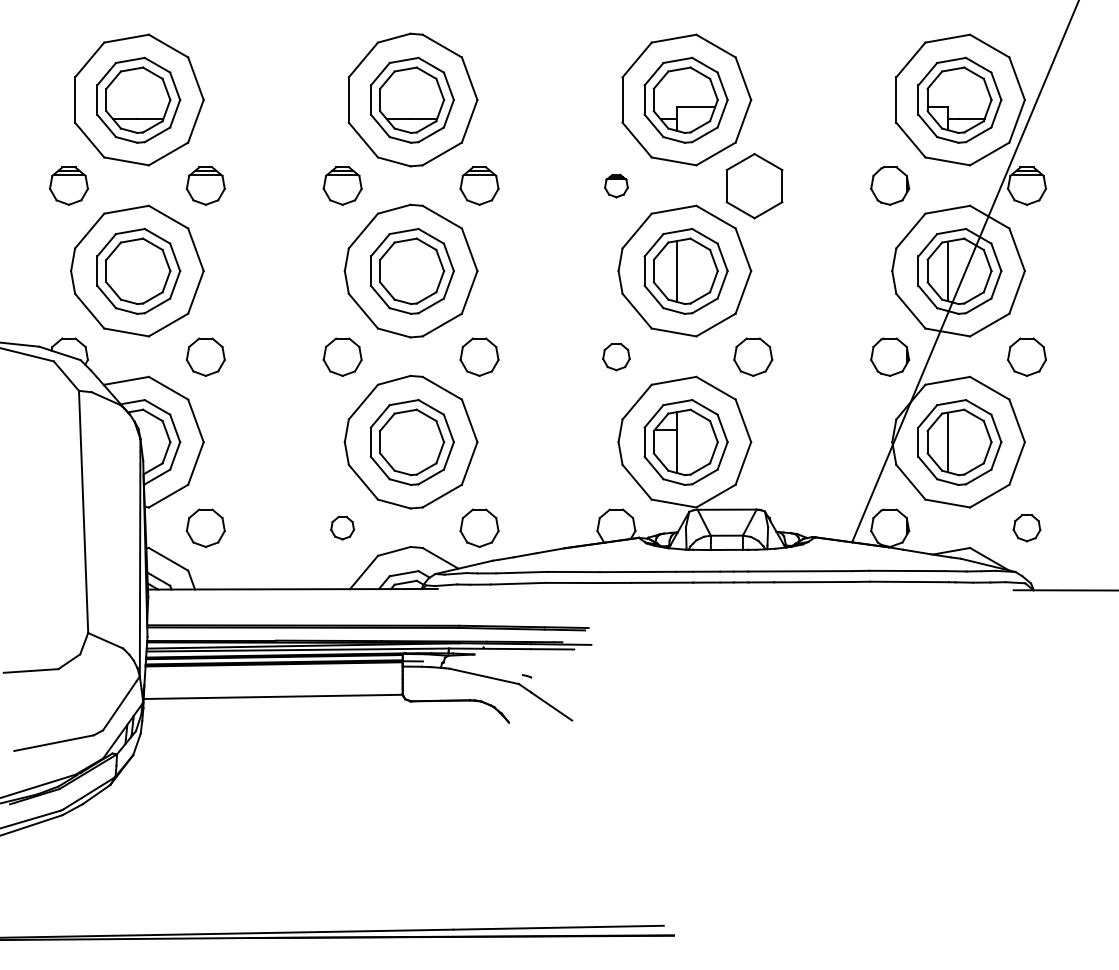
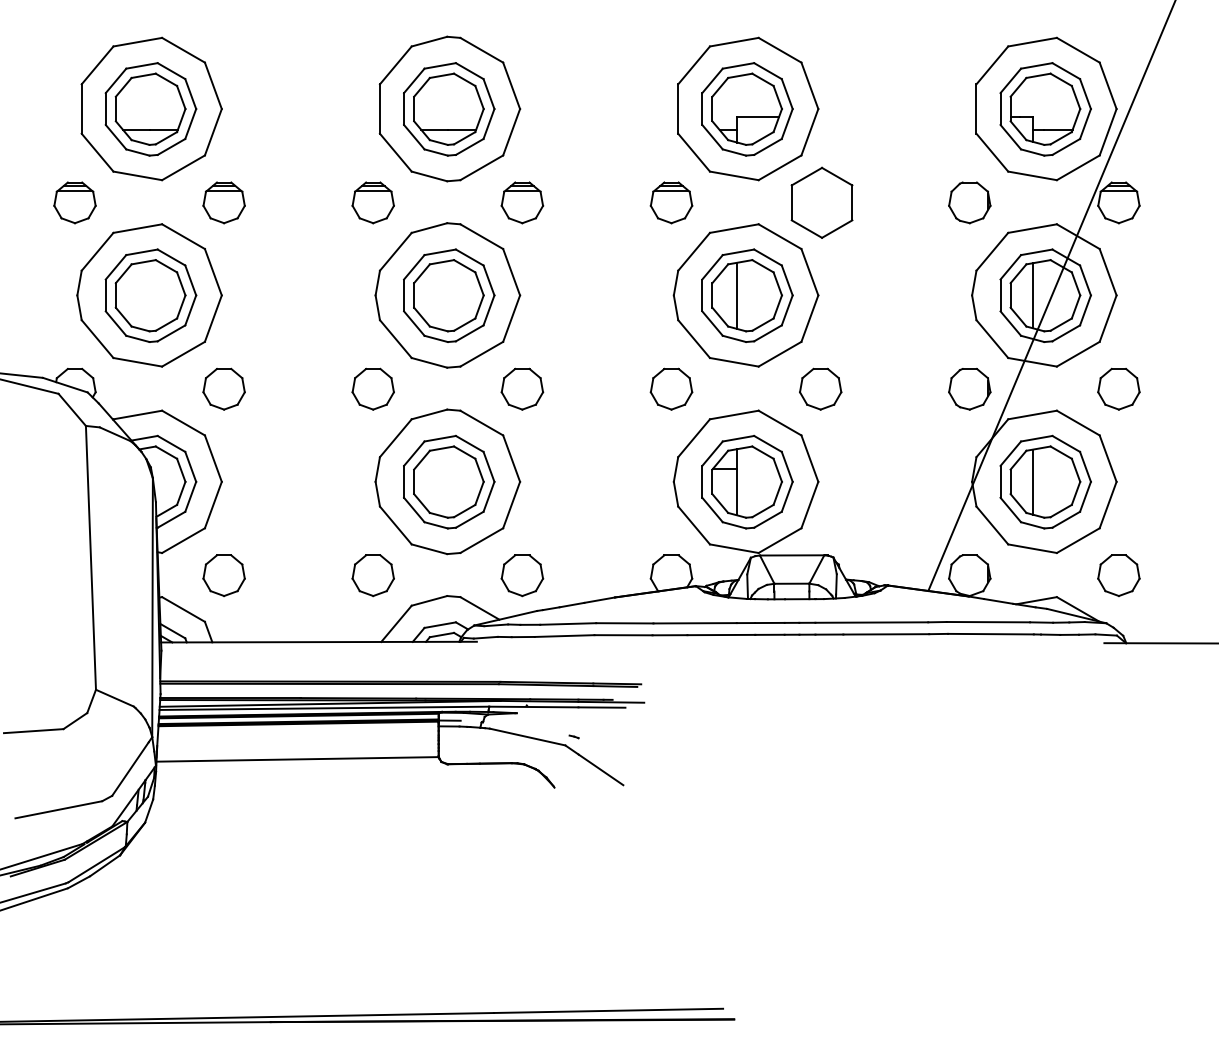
part: (616, 185) -> (671, 202), size x1.67
part: (616, 356) -> (671, 388), size x1.43
part: (342, 527) -> (373, 574), size x1.67
part: (1026, 527) -> (1118, 574), size x1.43

